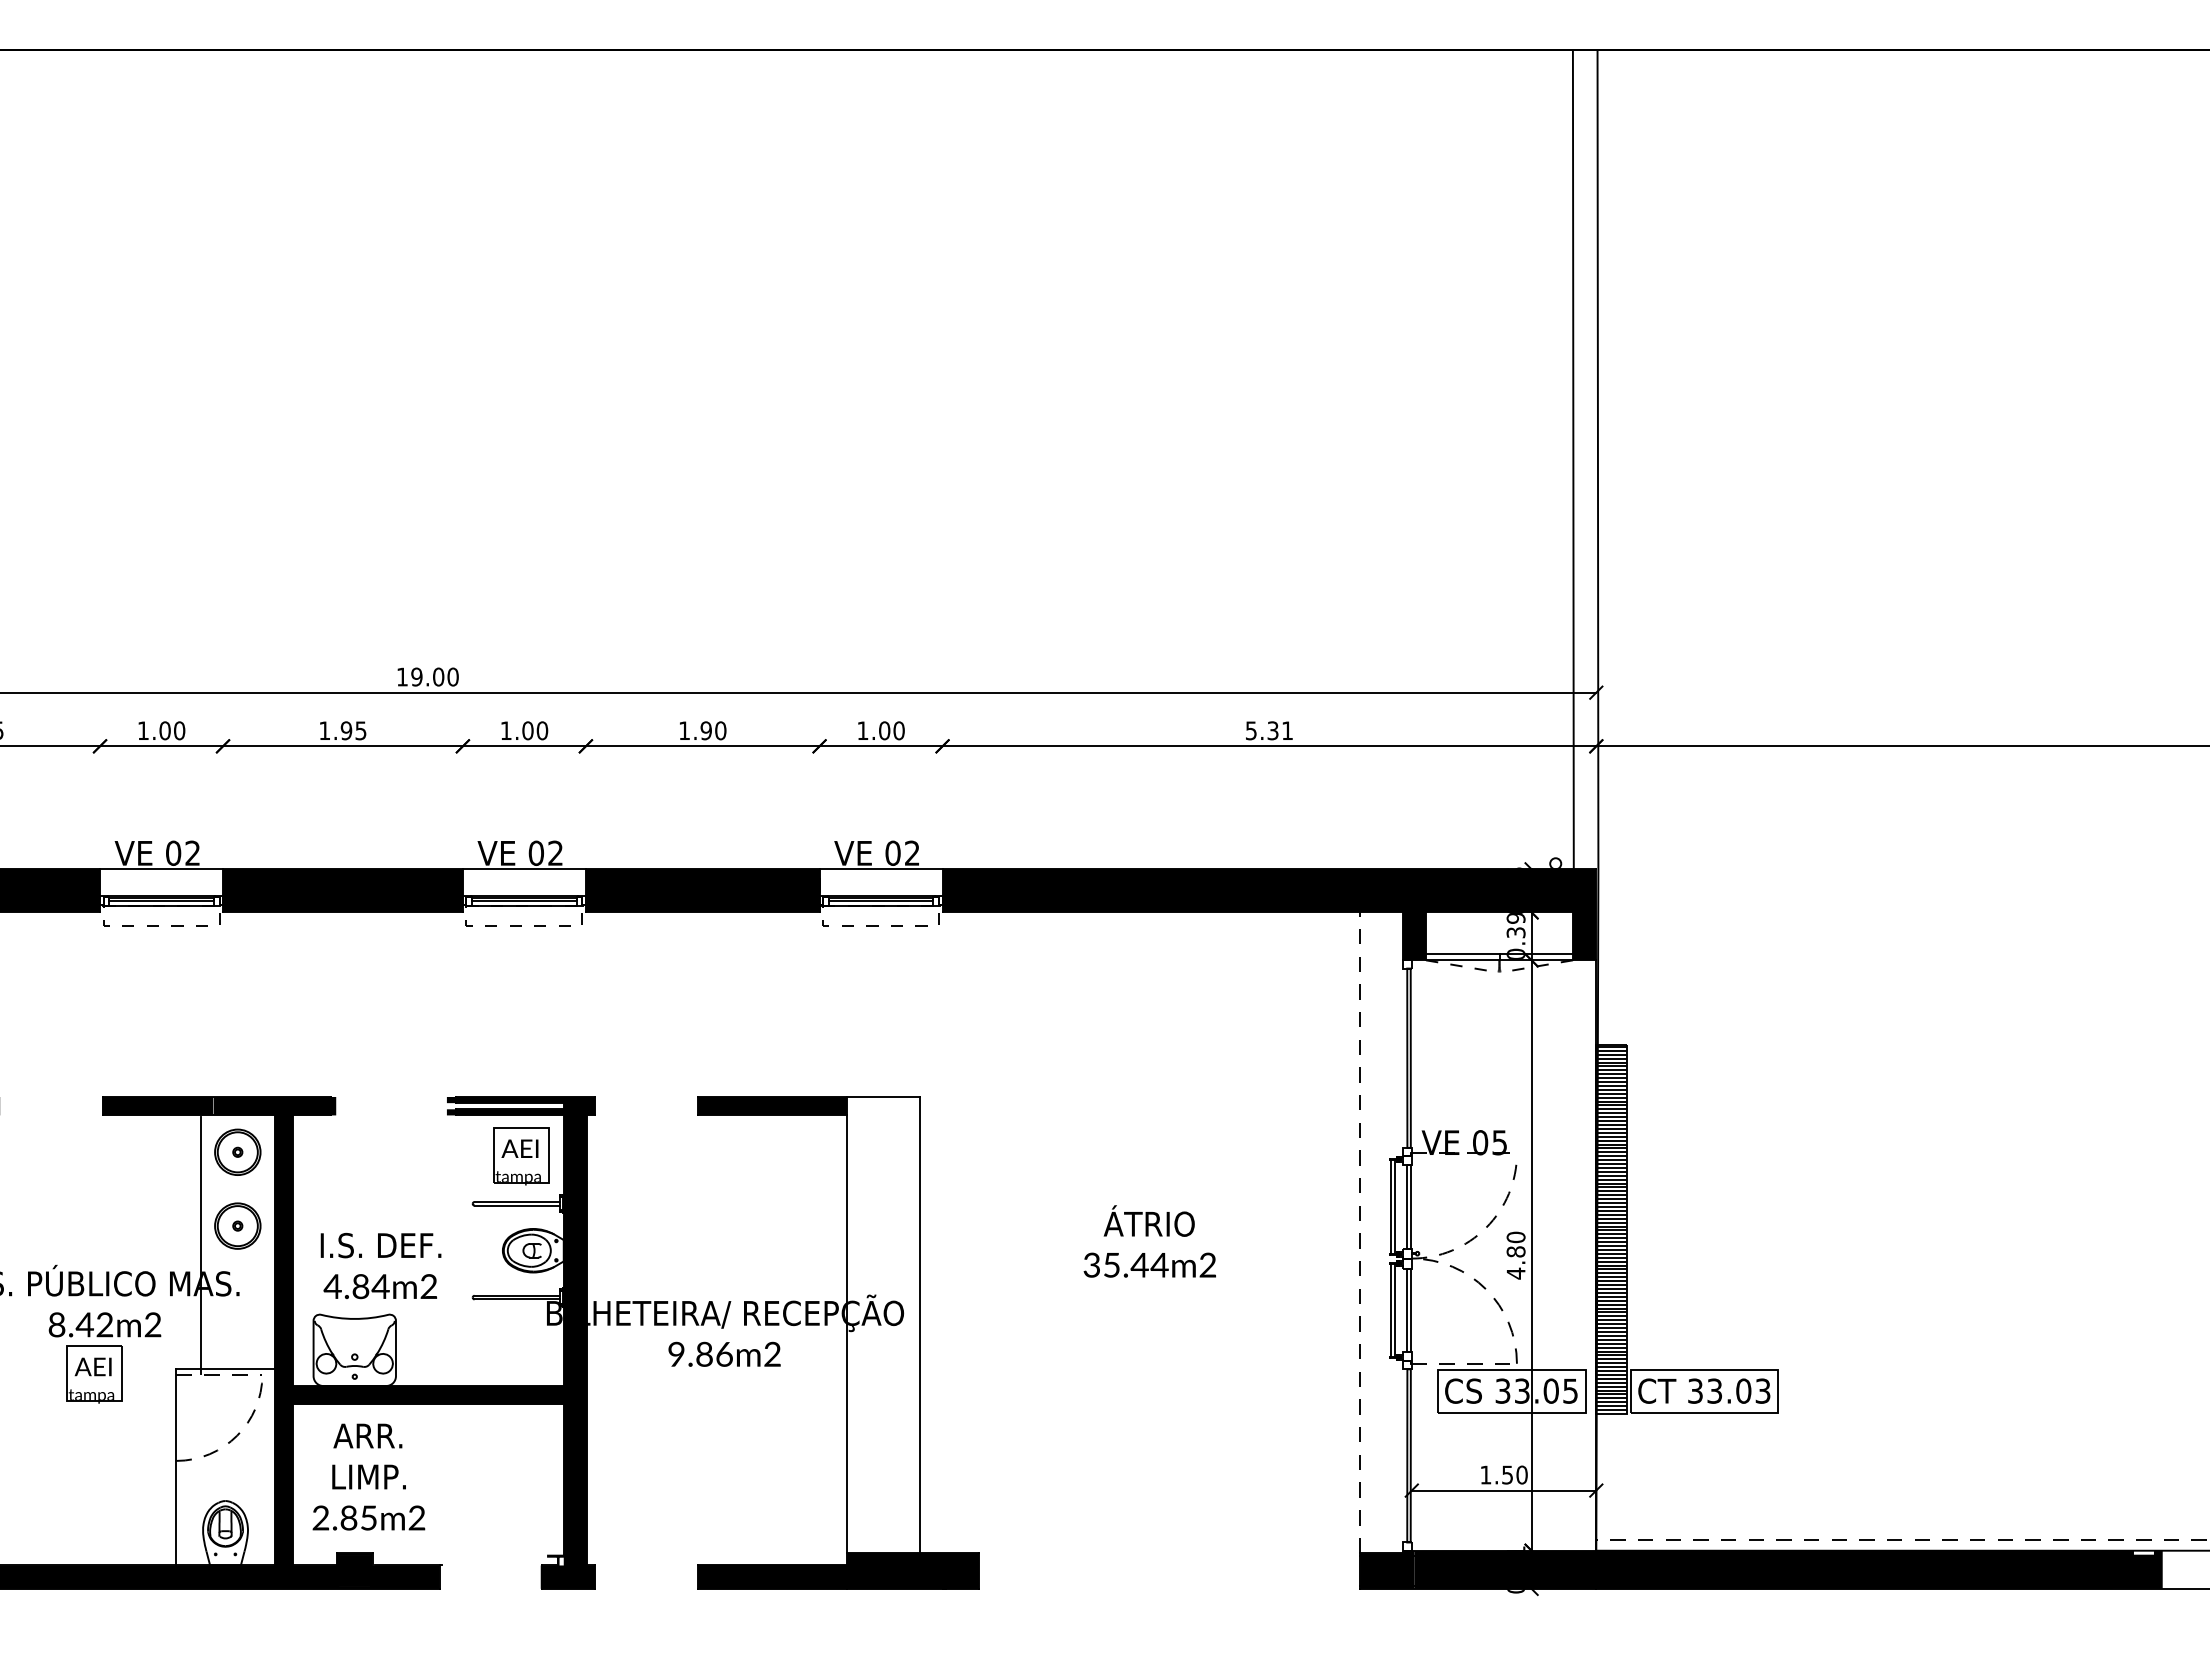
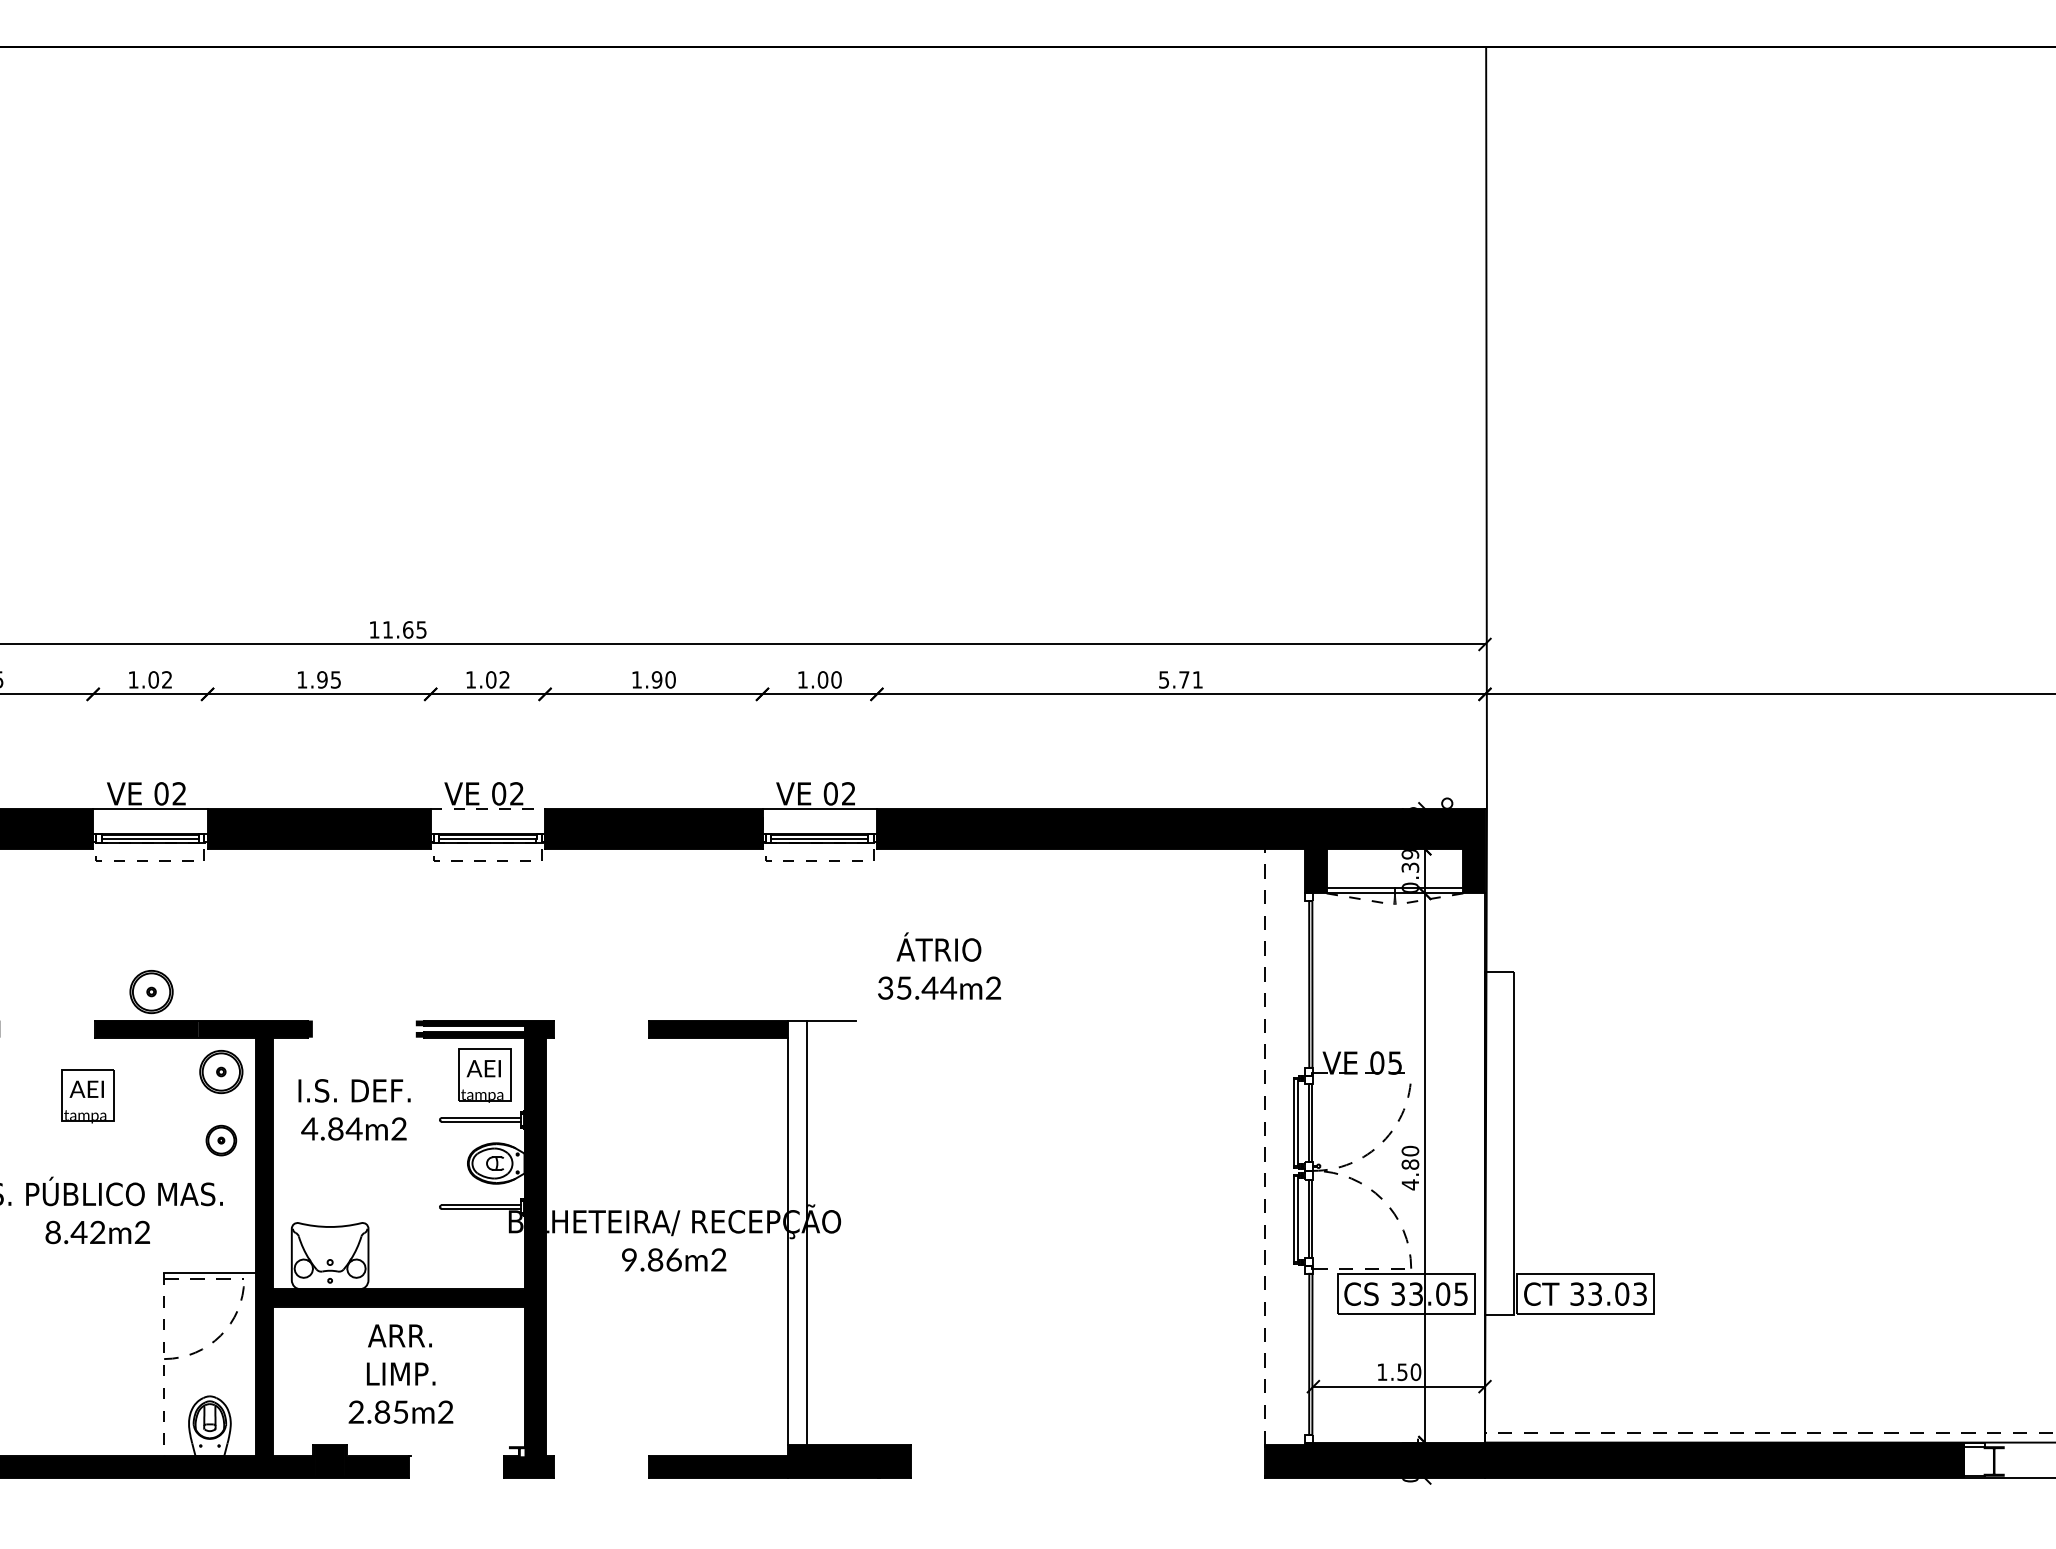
line: (1572, 459) -> (1462, 427), removed
text: (434, 676) -> (404, 629), 19.00 -> 11.65
text: (179, 730) -> (167, 679), 1.00 -> 1.02
text: (542, 730) -> (504, 679), 1.00 -> 1.02
text: (1272, 730) -> (1183, 679), 5.31 -> 5.71
line: (524, 869) -> (488, 808), solid -> dashed
part: (162, 1065) -> (151, 991), added
part: (237, 1225) -> (221, 1140), size x0.7
hatch: (1611, 1228) -> (1499, 1142), removed
text: (1149, 1241) -> (939, 966), moved
line: (200, 1245) -> (186, 1158), removed
text: (380, 1266) -> (354, 1110), moved
line: (920, 1324) -> (807, 1232), moved
part: (94, 1374) -> (88, 1096), moved
line: (176, 1467) -> (164, 1365), solid -> dashed
text: (368, 1476) -> (400, 1373), moved
fill: (2137, 1569) -> (1988, 1460), removed

